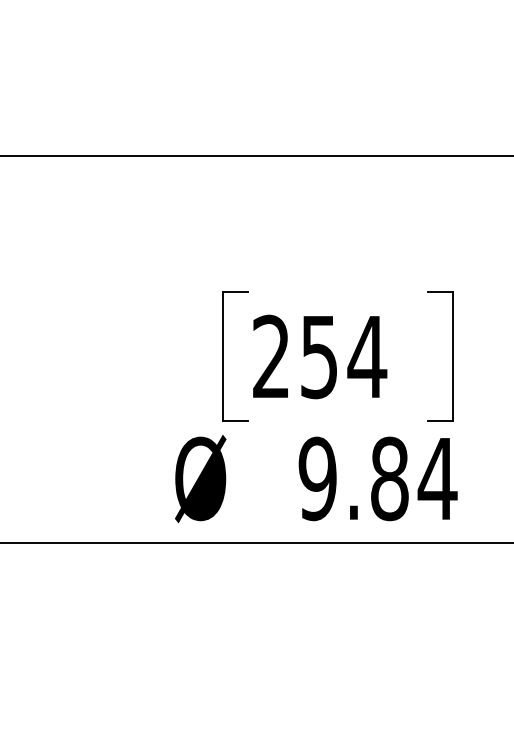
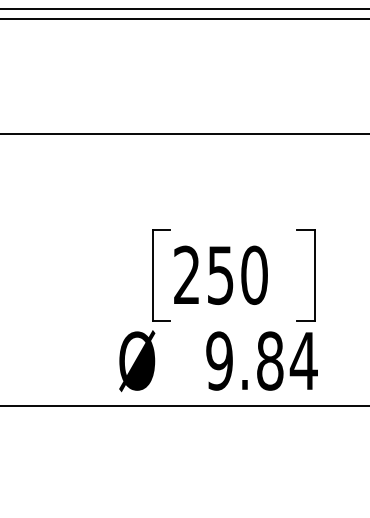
text: (367, 355) -> (254, 274), 254 -> 250

